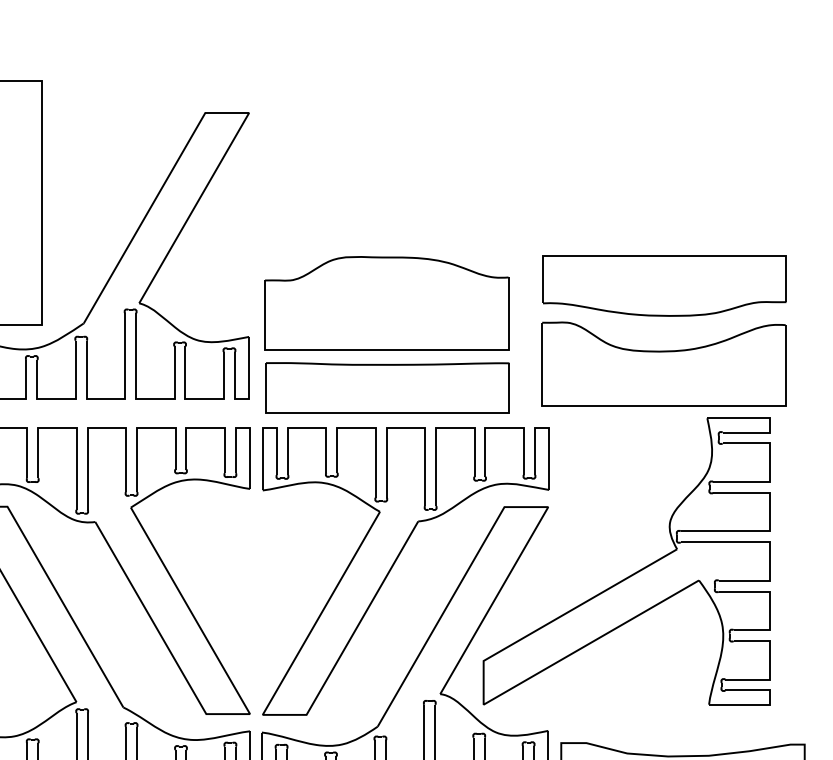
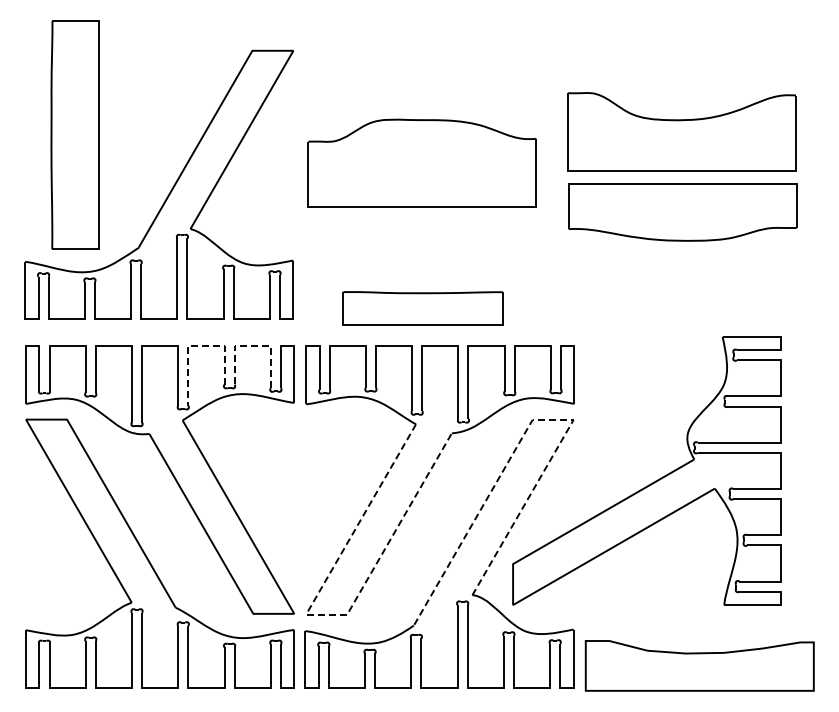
part: (385, 302) -> (421, 162), moved
part: (663, 363) -> (681, 131), moved
part: (386, 388) -> (422, 308), size x0.7
line: (145, 427) -> (196, 345), solid -> dashed
line: (207, 427) -> (254, 345), solid -> dashed
line: (507, 506) -> (535, 419), solid -> dashed
line: (279, 714) -> (321, 614), solid -> dashed

